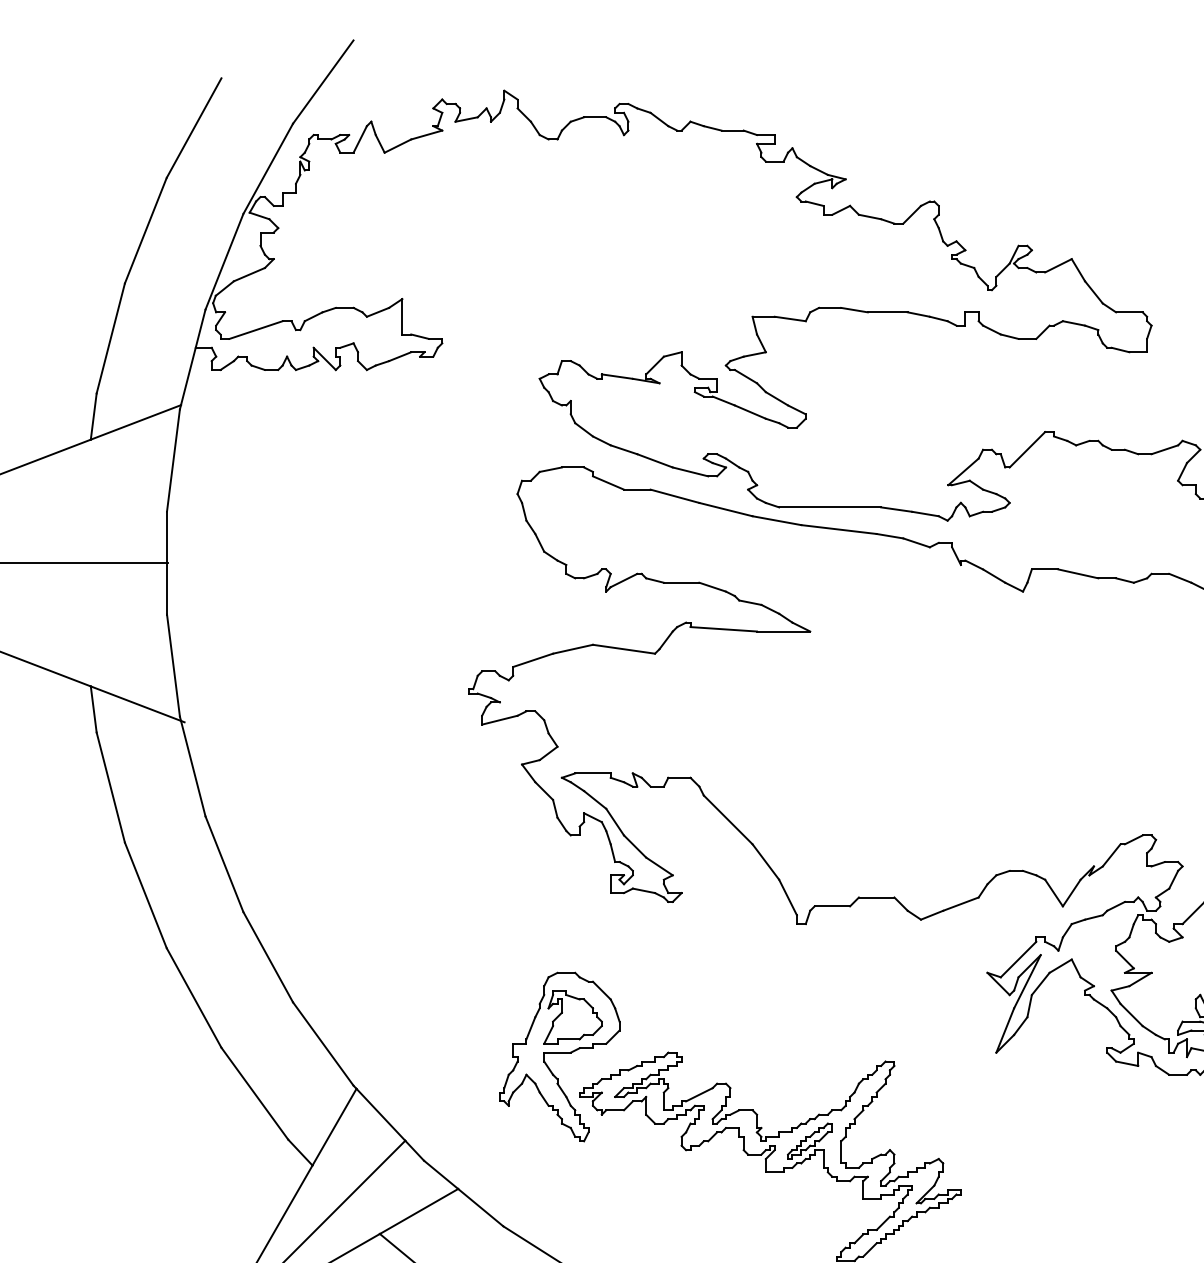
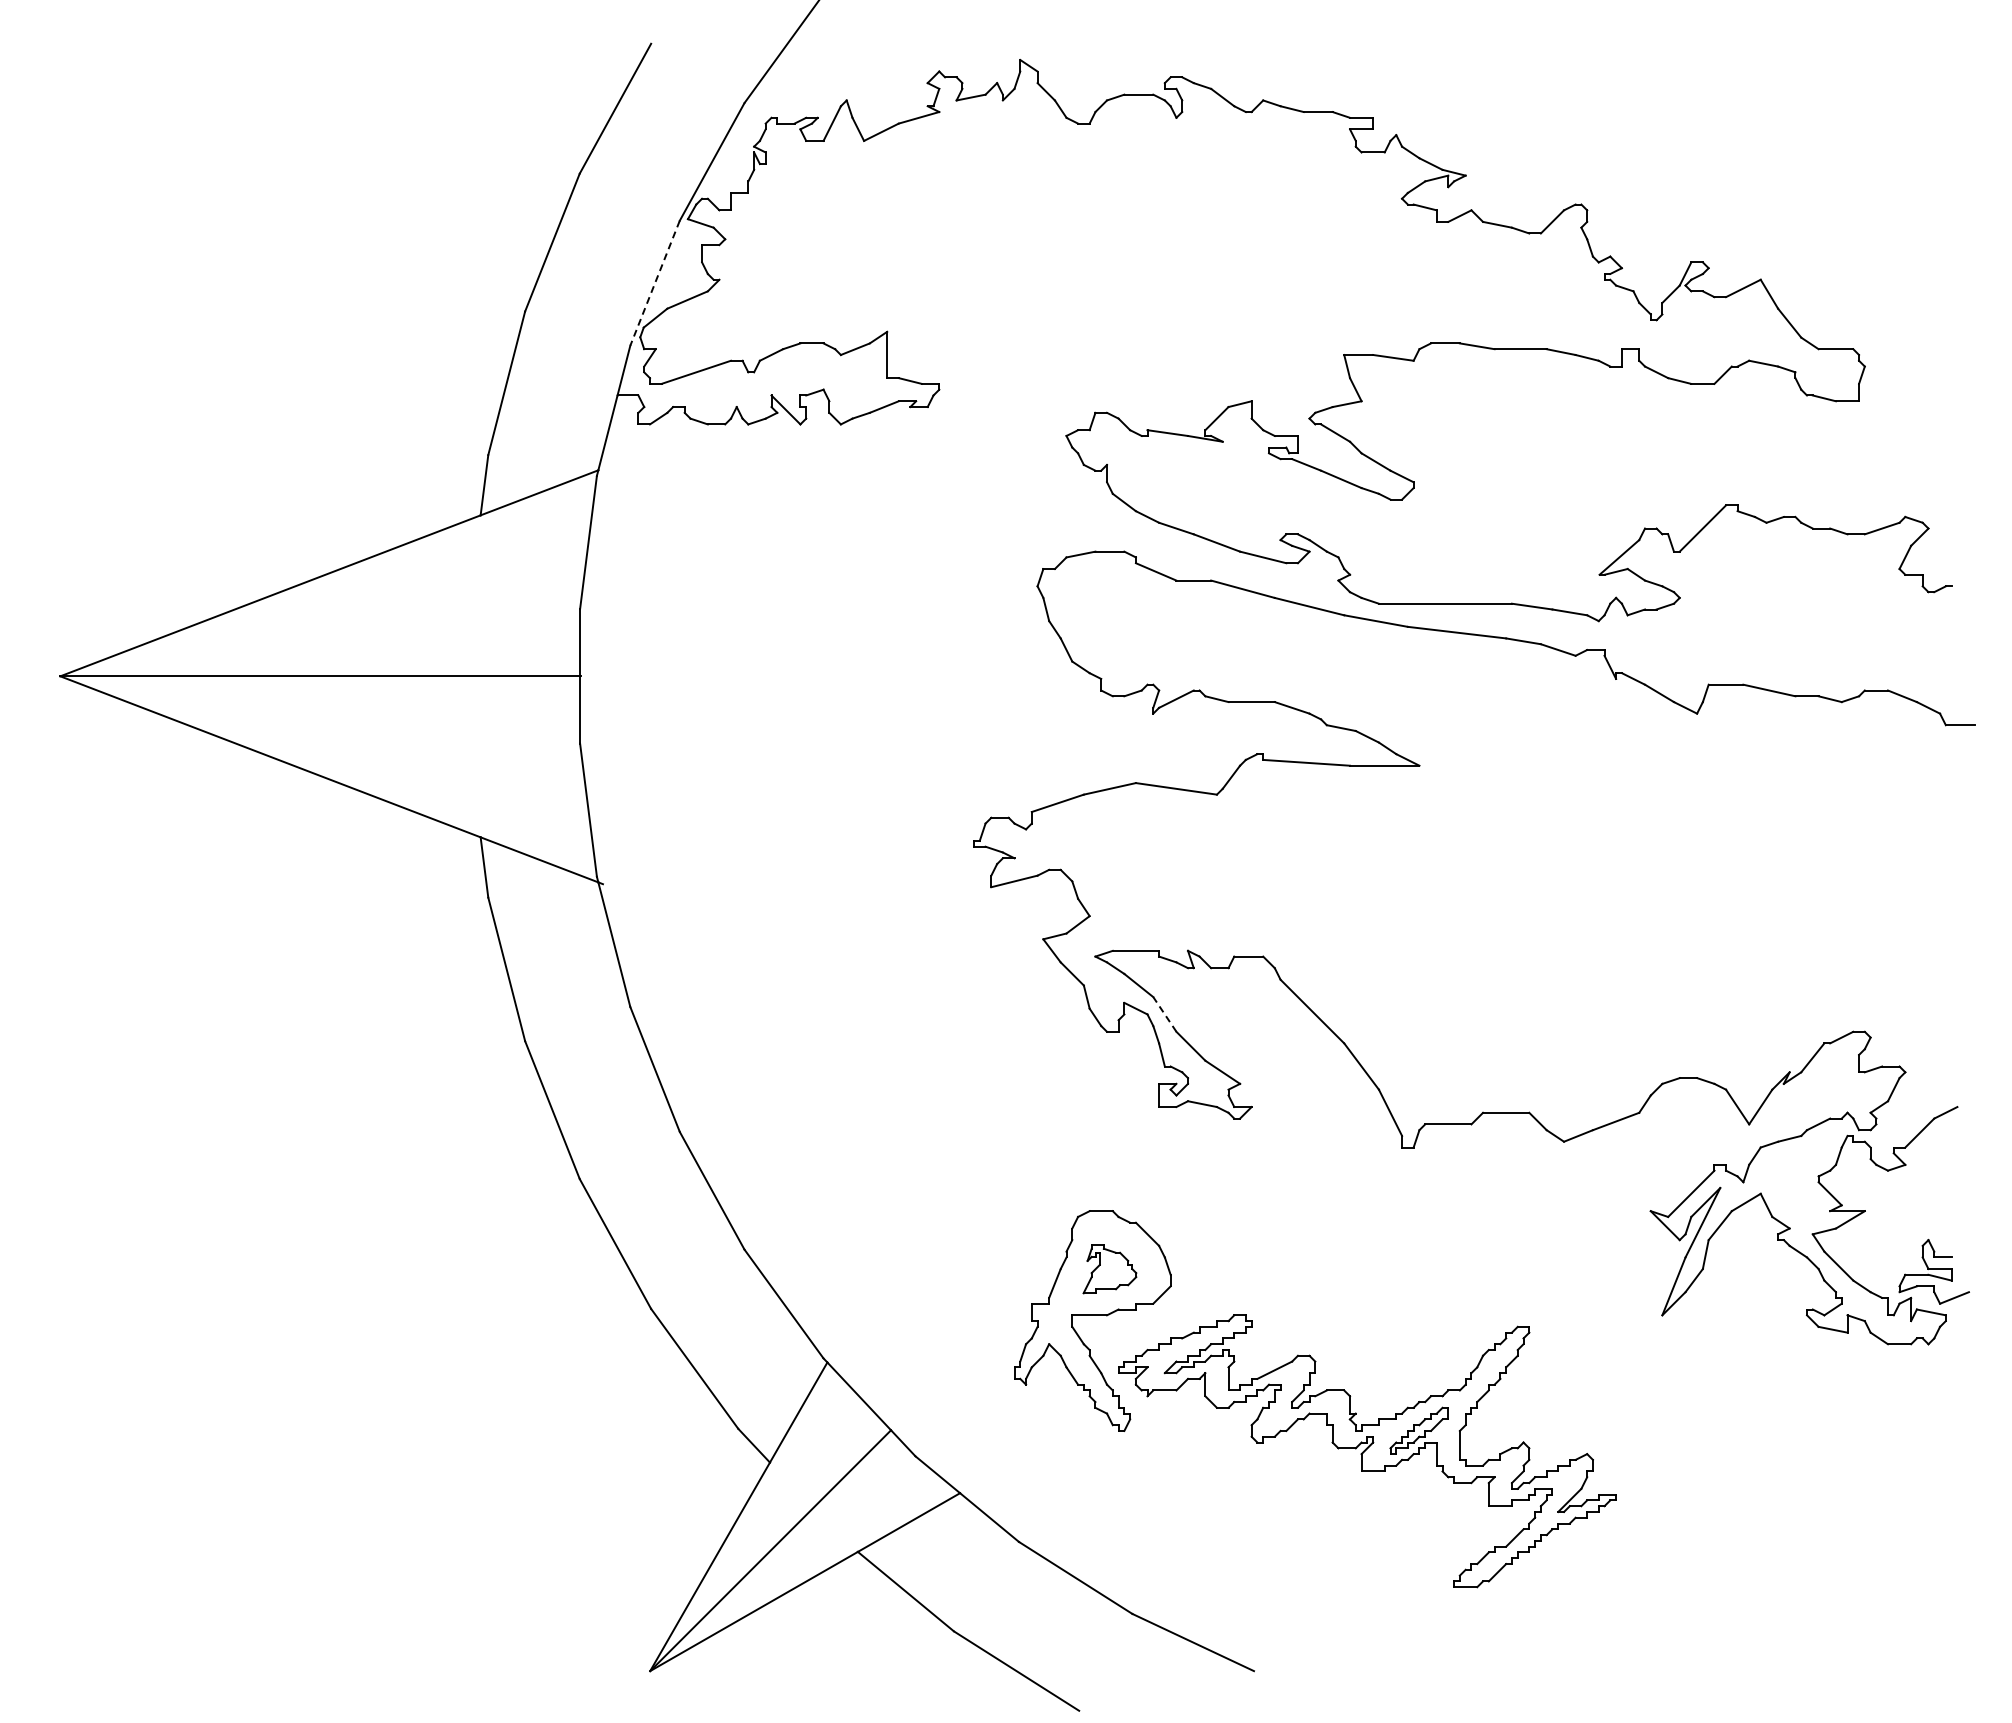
line: (224, 261) -> (654, 283), solid -> dashed
line: (614, 822) -> (1164, 1014), solid -> dashed
part: (572, 1016) -> (1109, 1268), size x0.7

